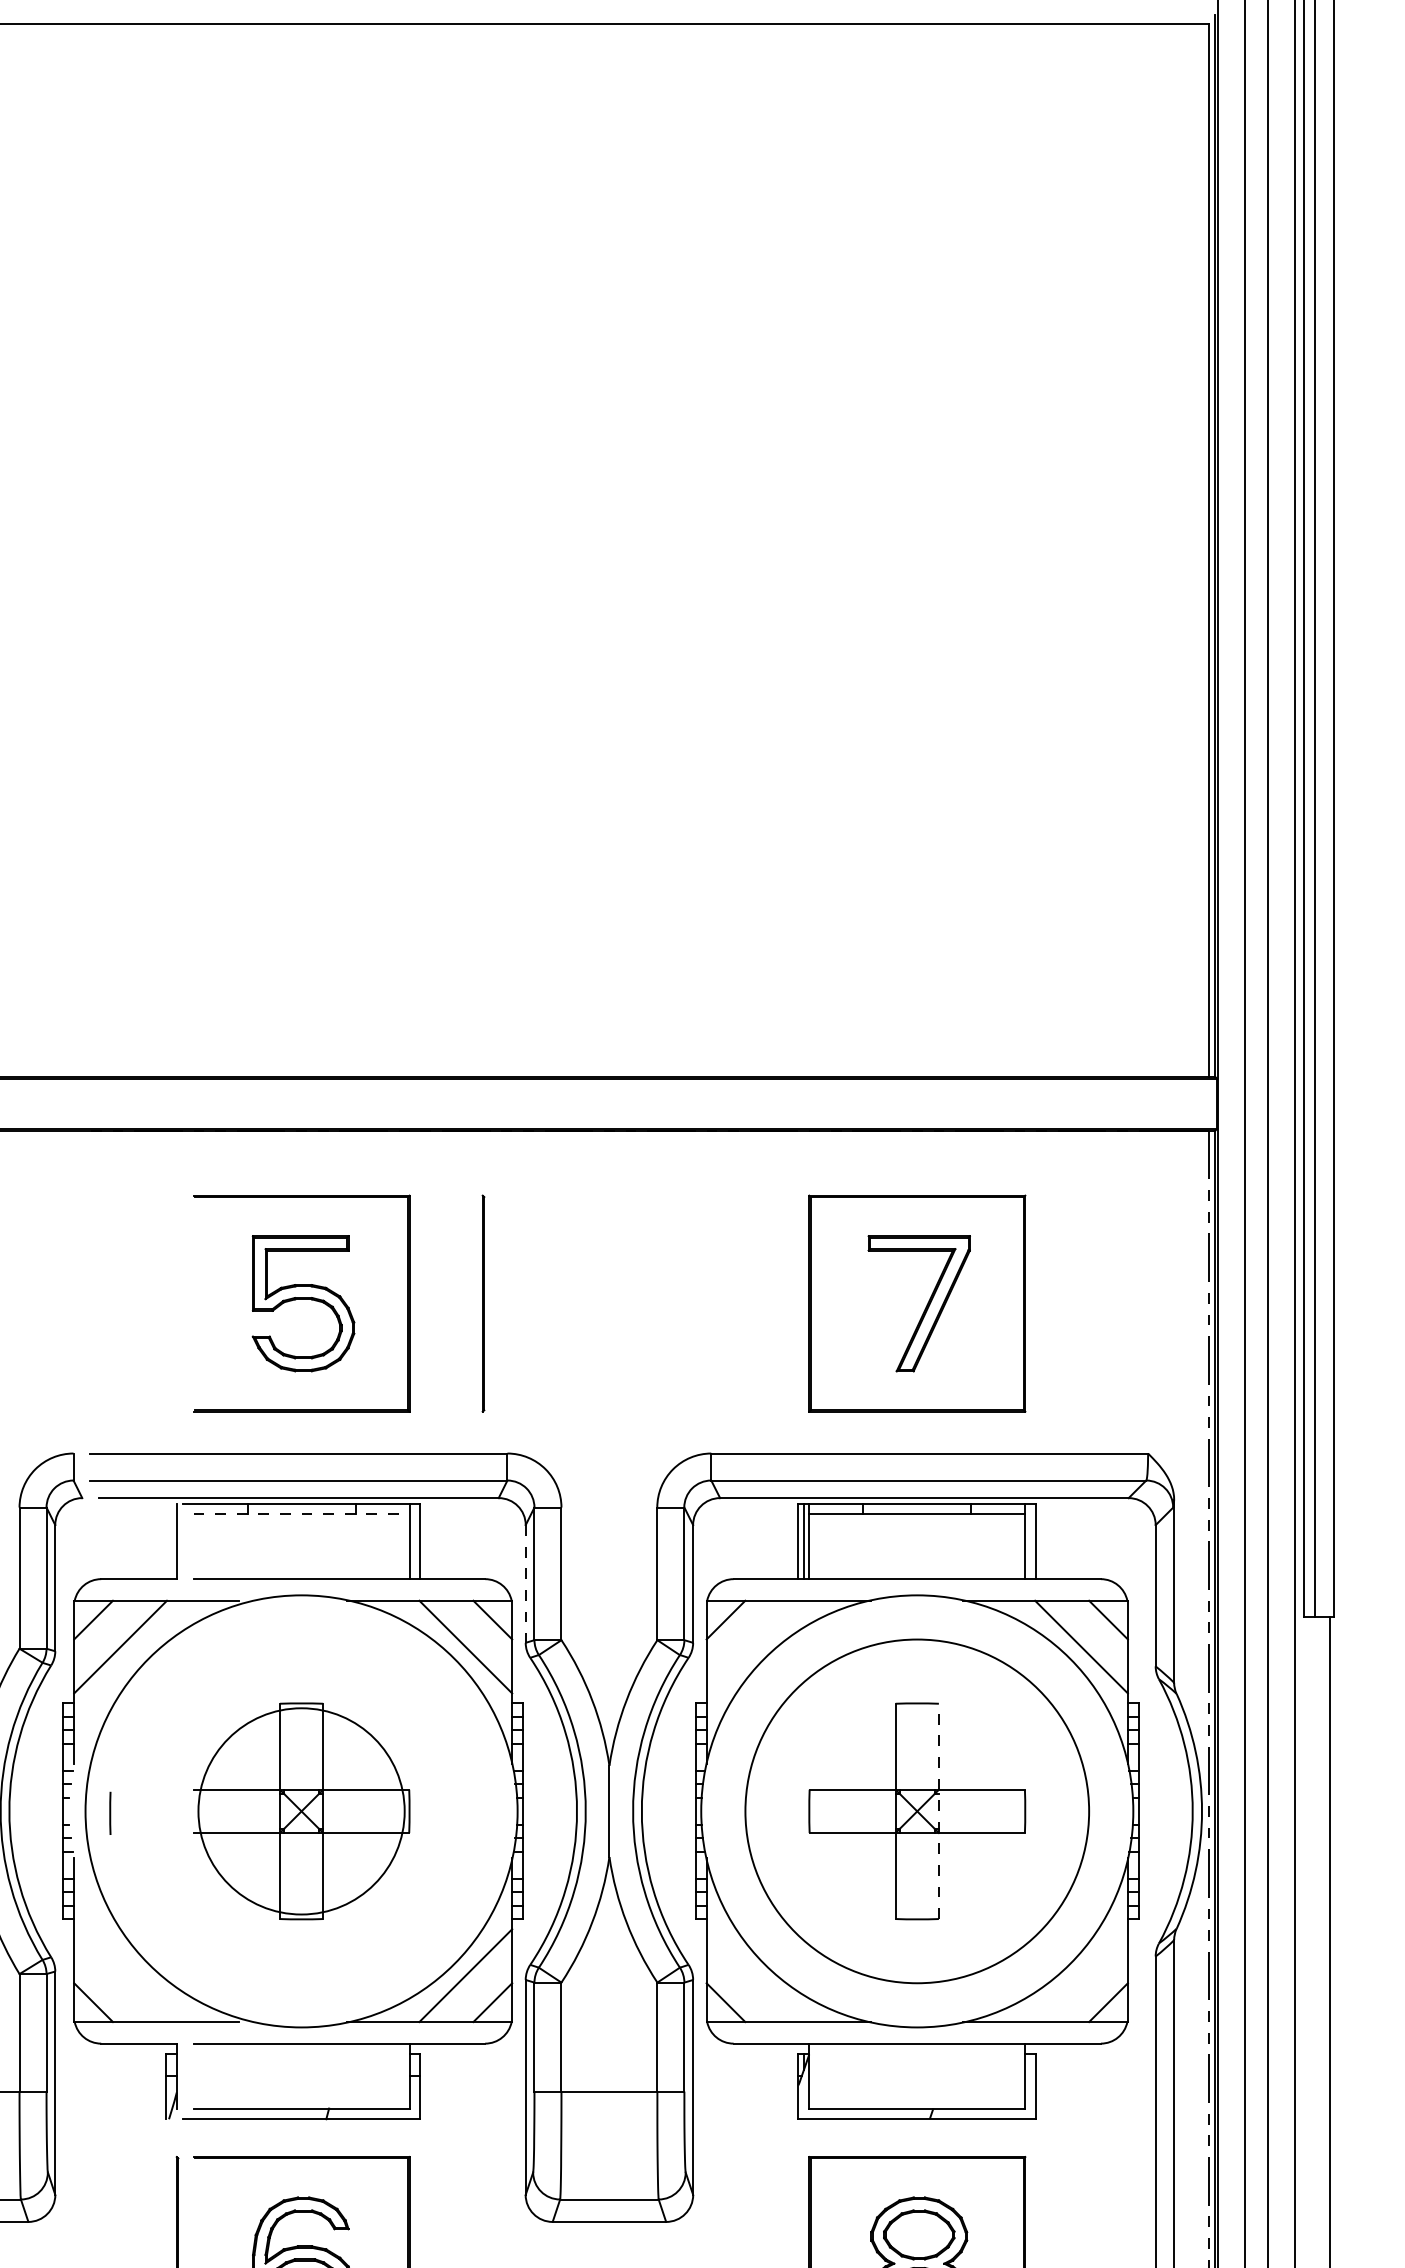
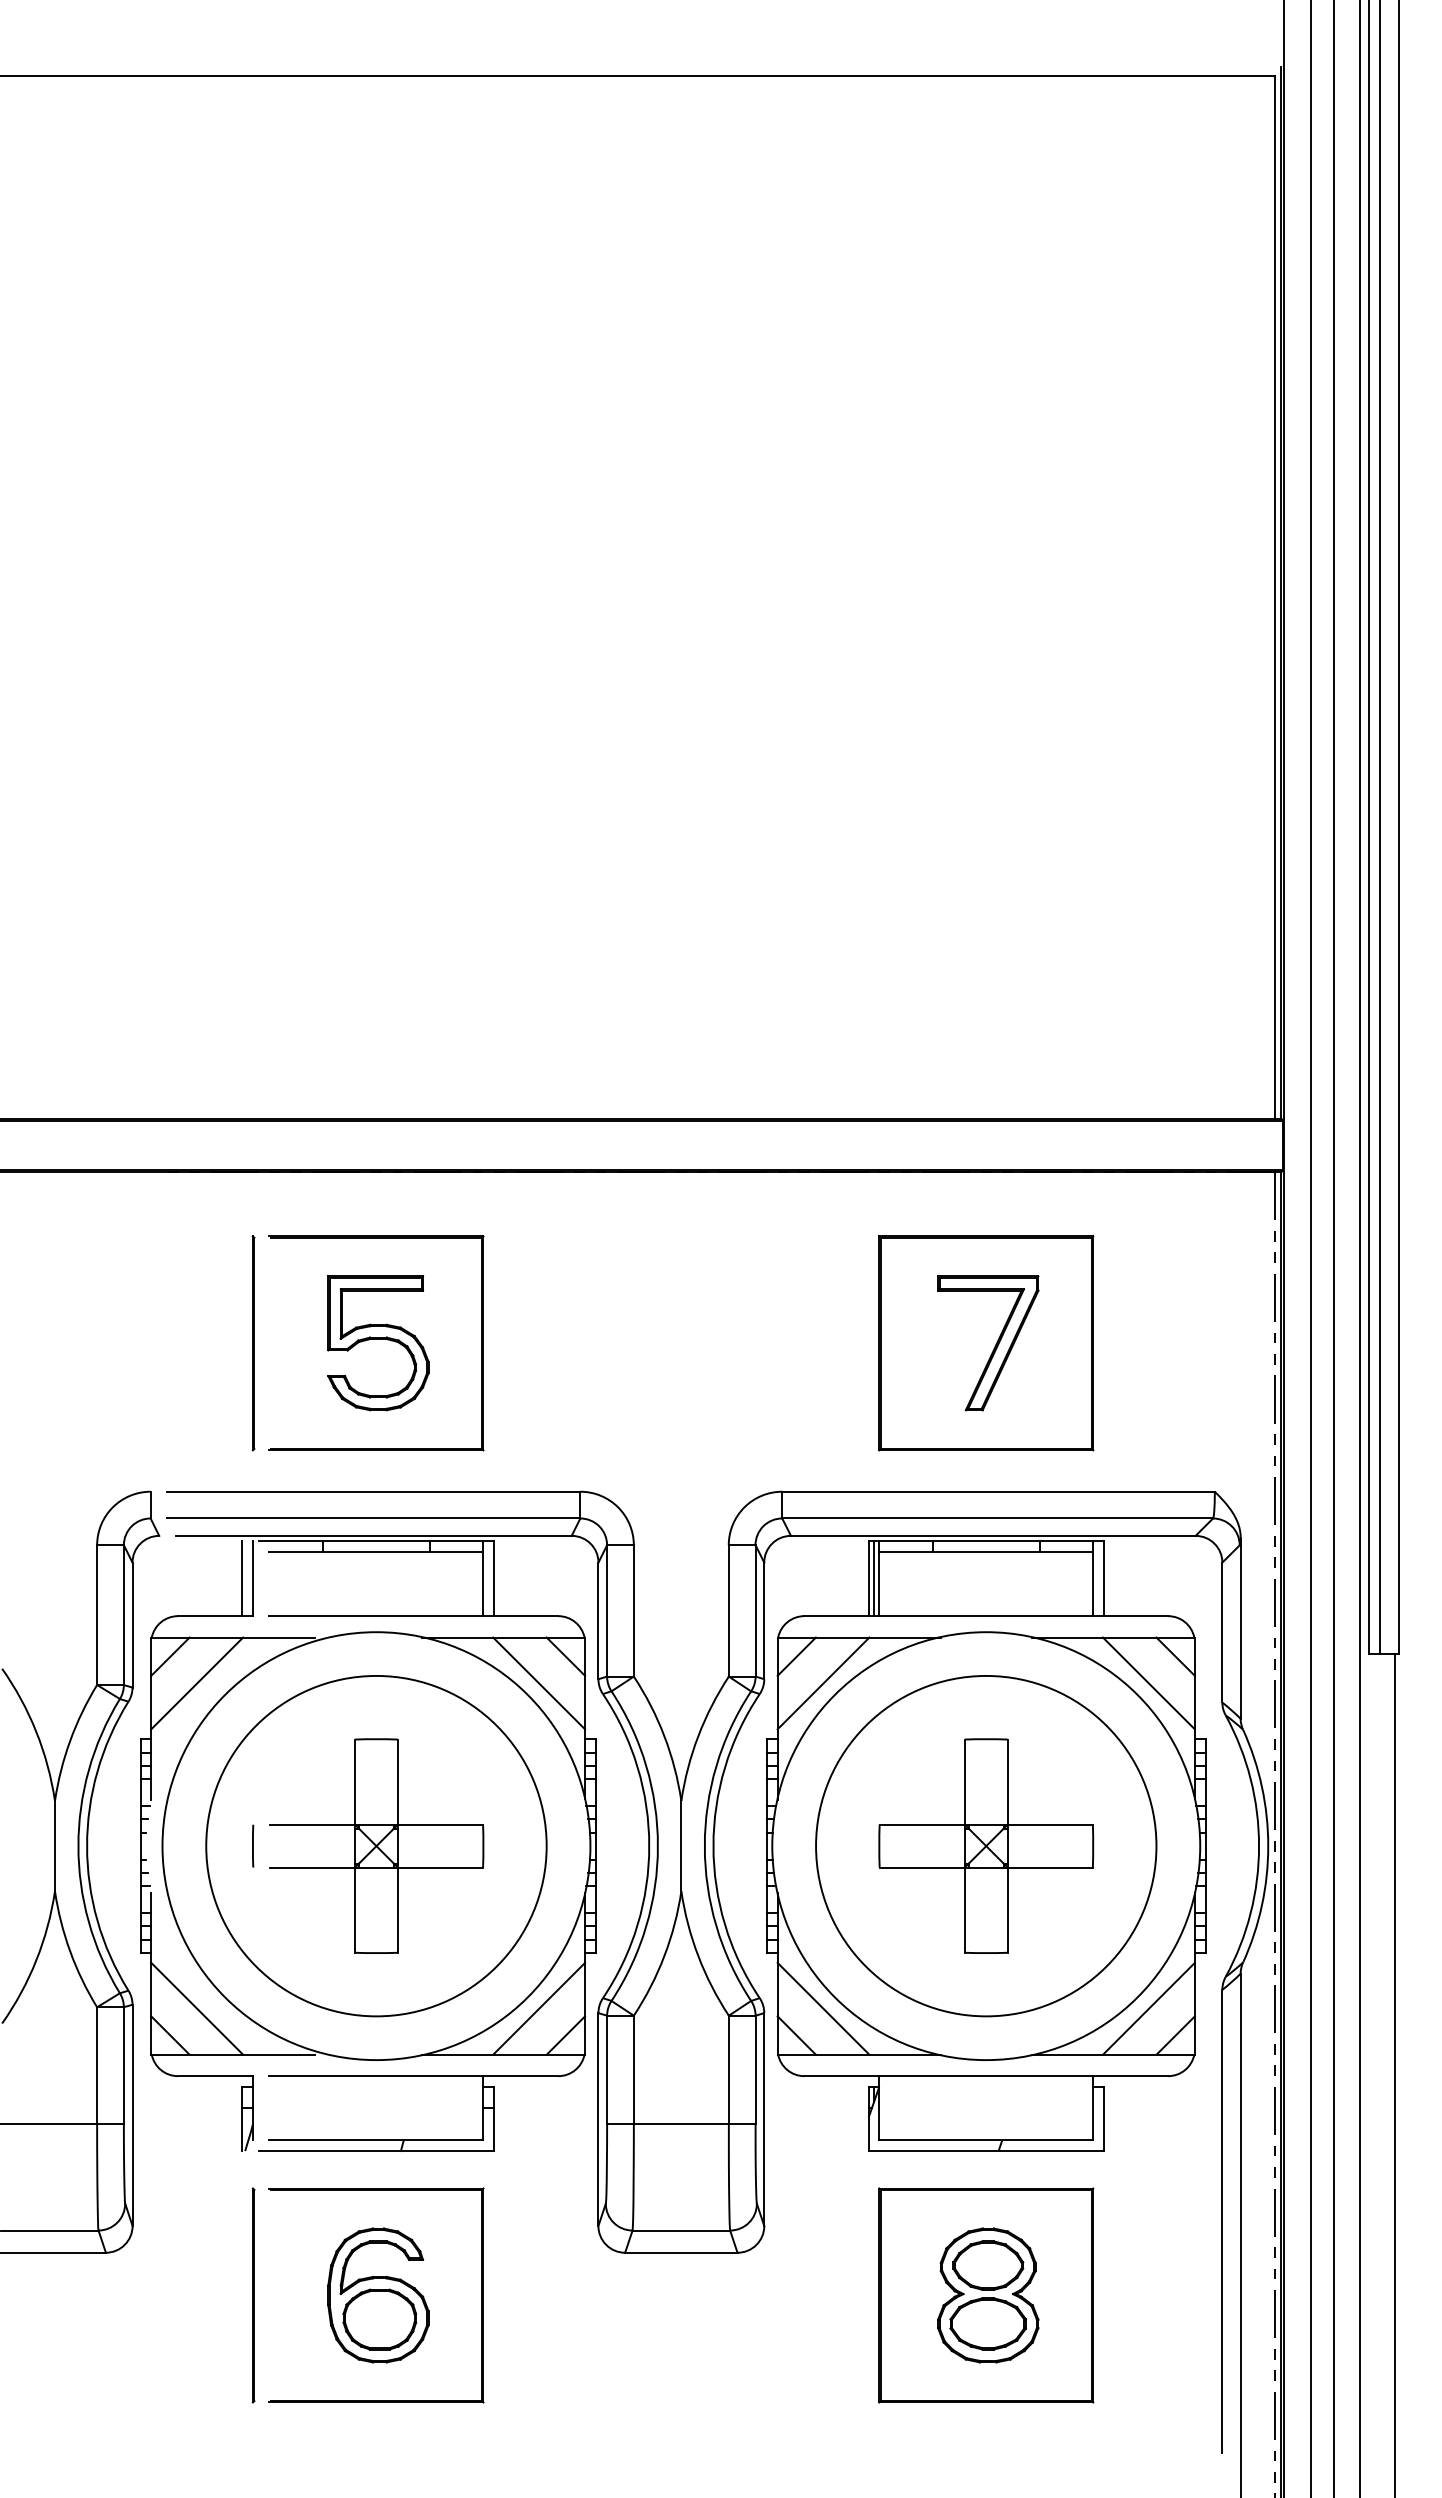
line: (483, 1303) -> (253, 1343), moved
line: (301, 1513) -> (376, 1551), dashed -> solid
line: (166, 1541) -> (242, 1578), added
line: (525, 1584) -> (598, 1621), dashed -> solid
line: (752, 1647) -> (823, 1683), added
circle: (301, 1810) -> (376, 1845), size x1.67
line: (938, 1811) -> (1007, 1846), dashed -> solid
line: (110, 1812) -> (253, 1845), moved
line: (120, 1975) -> (197, 2008), added
line: (752, 1975) -> (823, 2008), added
line: (1081, 1975) -> (1148, 2008), added

